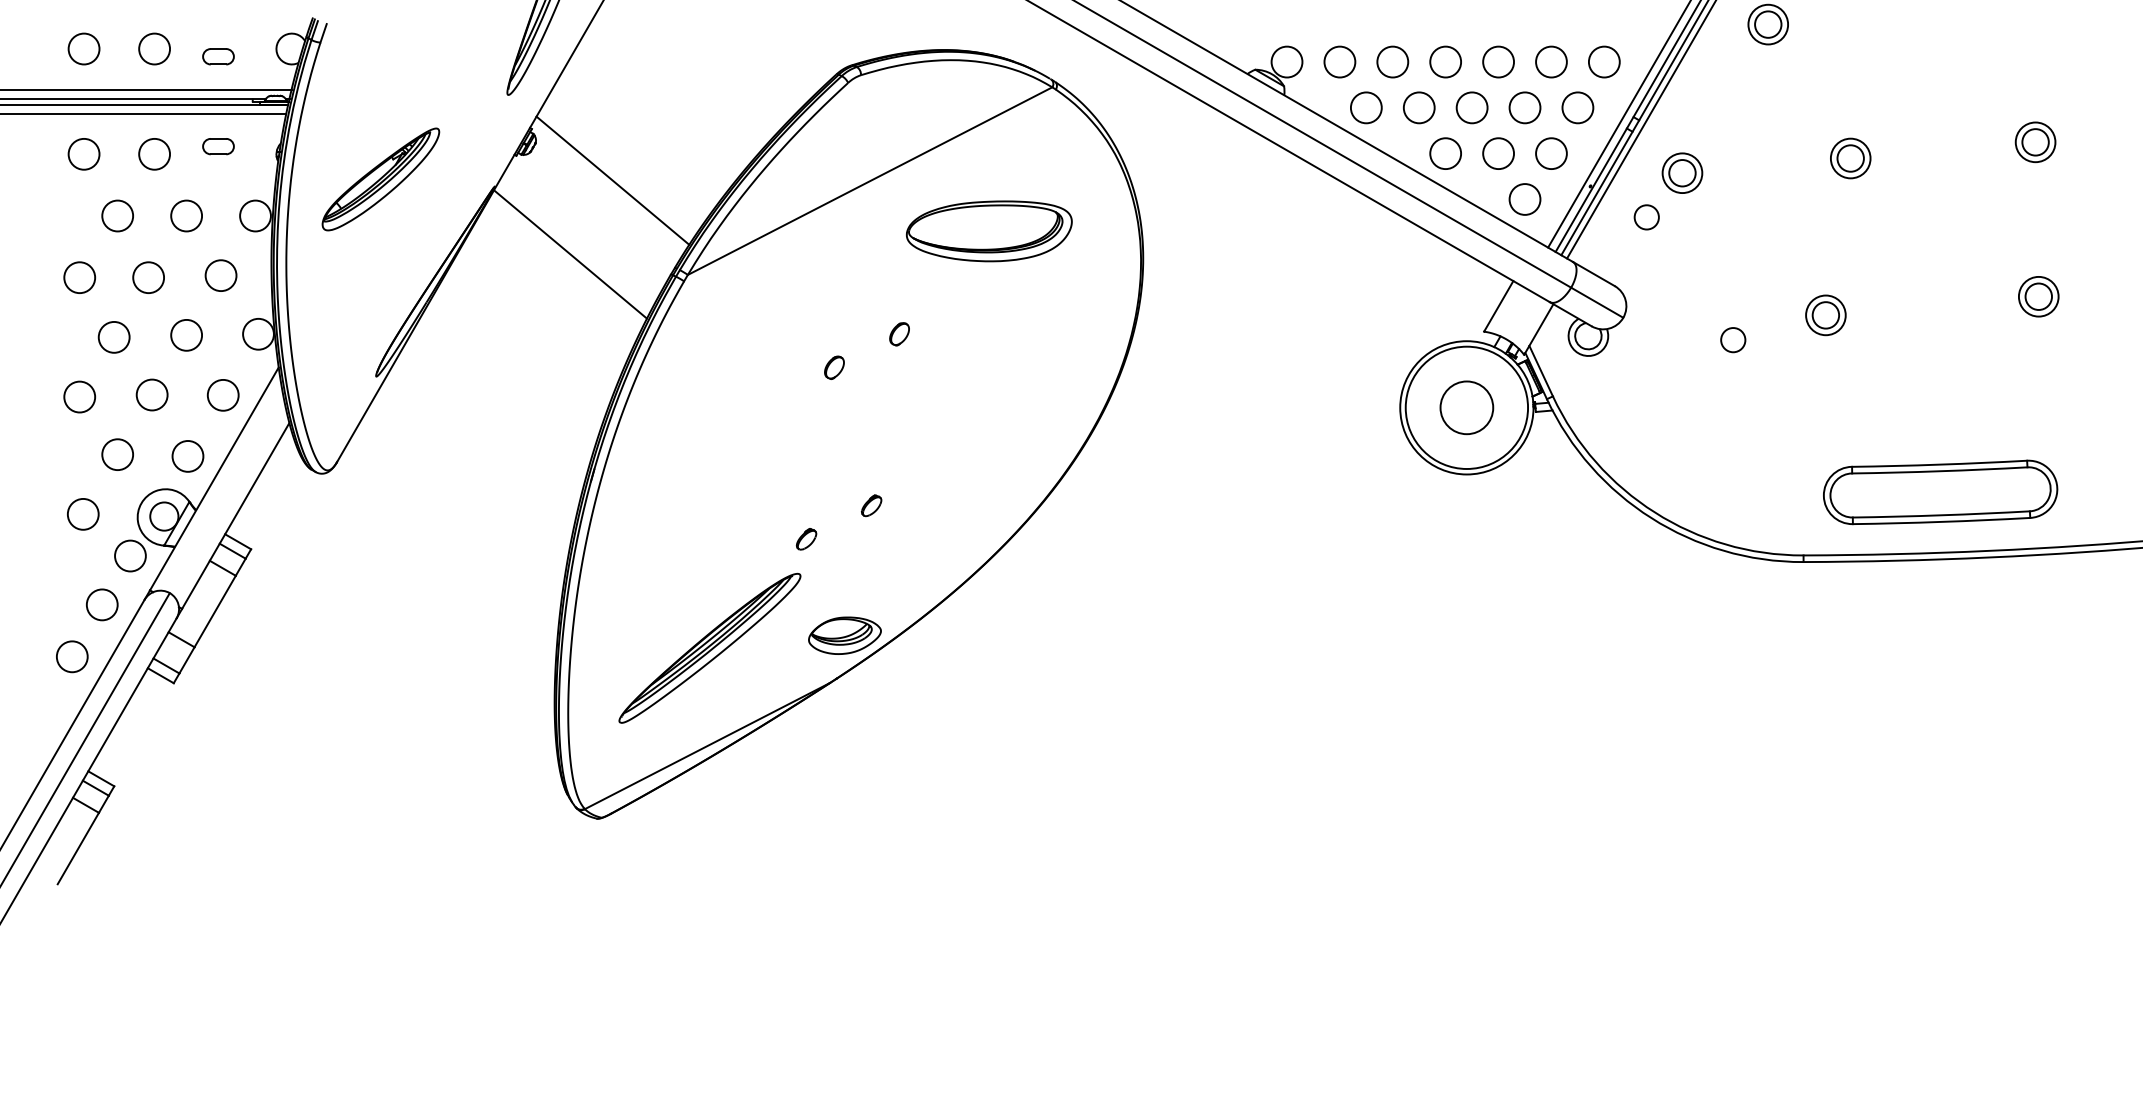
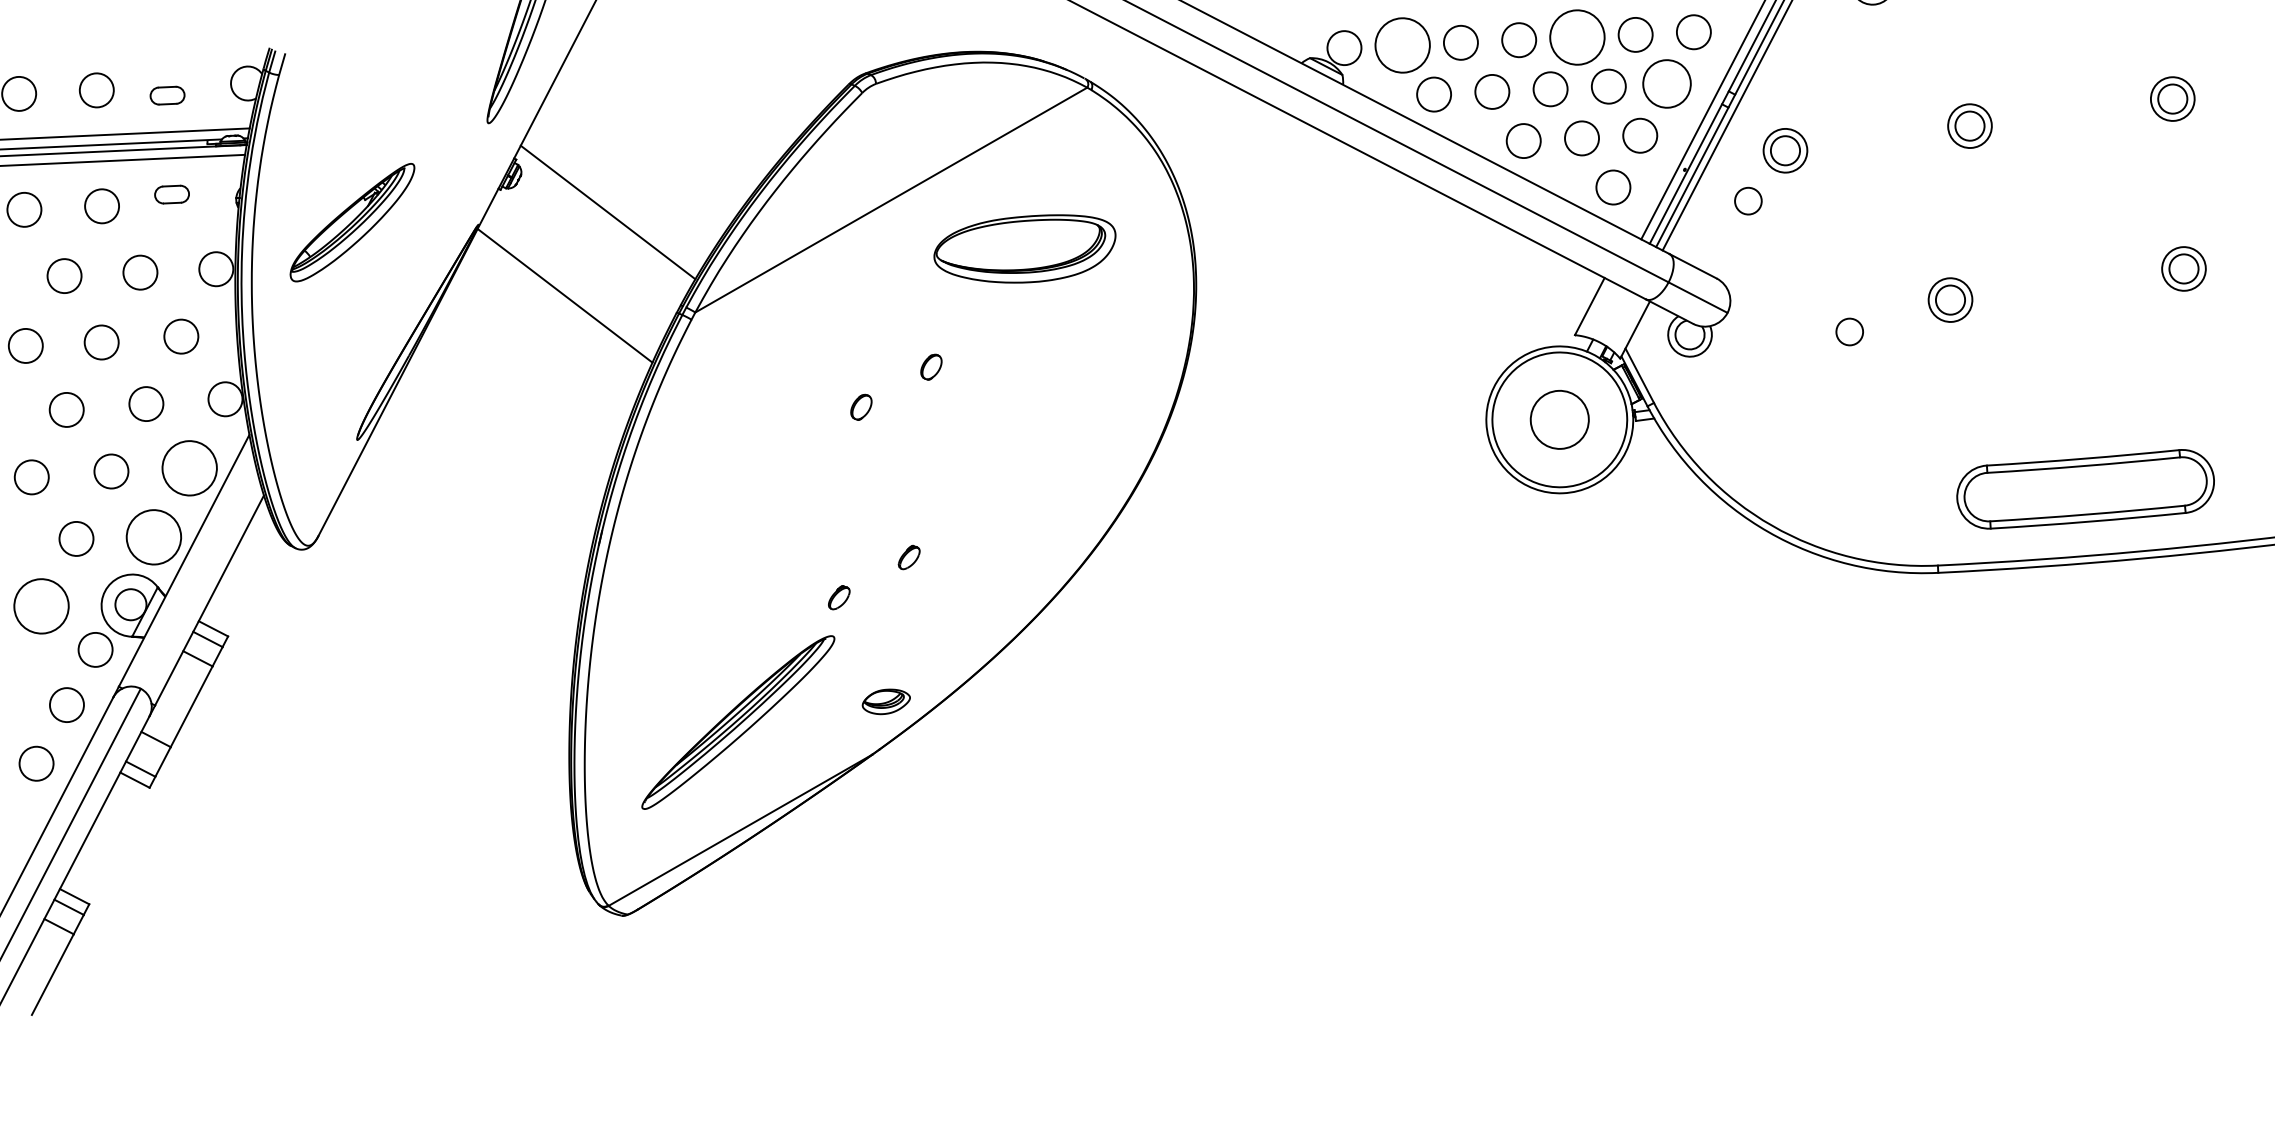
circle: (1339, 61) -> (1402, 44), size x1.6
circle: (1498, 61) -> (1577, 36), size x1.6
circle: (1577, 107) -> (1666, 83), size x1.4
circle: (222, 394) -> (188, 467), size x1.6
circle: (187, 456) -> (153, 537), size x1.6
circle: (82, 513) -> (40, 605), size x1.6
part: (844, 635) -> (885, 701), size x0.6

